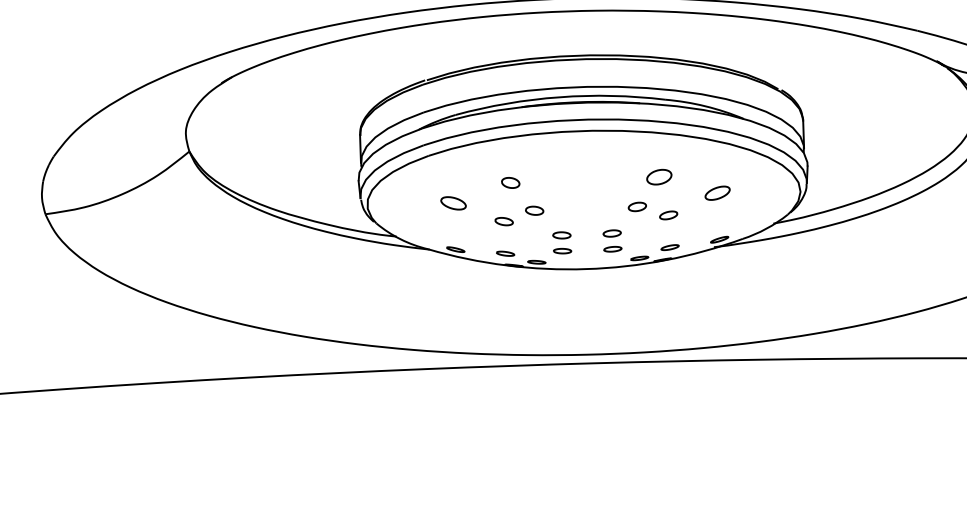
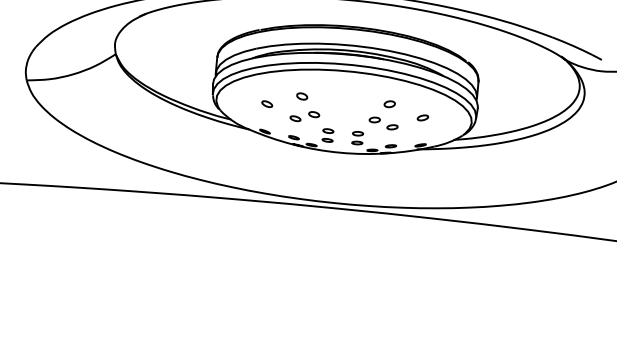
part: (658, 177) -> (389, 104), size x0.71
part: (716, 192) -> (422, 117), size x0.71
part: (454, 201) -> (267, 103), size x0.71

